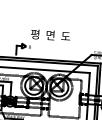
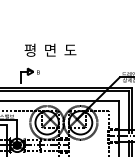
text: (50, 34) -> (50, 49), moved

